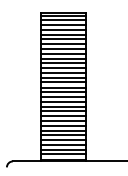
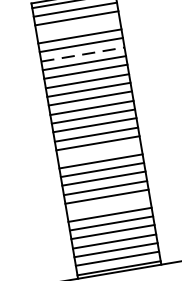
line: (63, 30) -> (78, 28), removed
line: (64, 44) -> (84, 54), solid -> dashed
line: (63, 96) -> (99, 151), removed
line: (63, 125) -> (108, 205), removed

